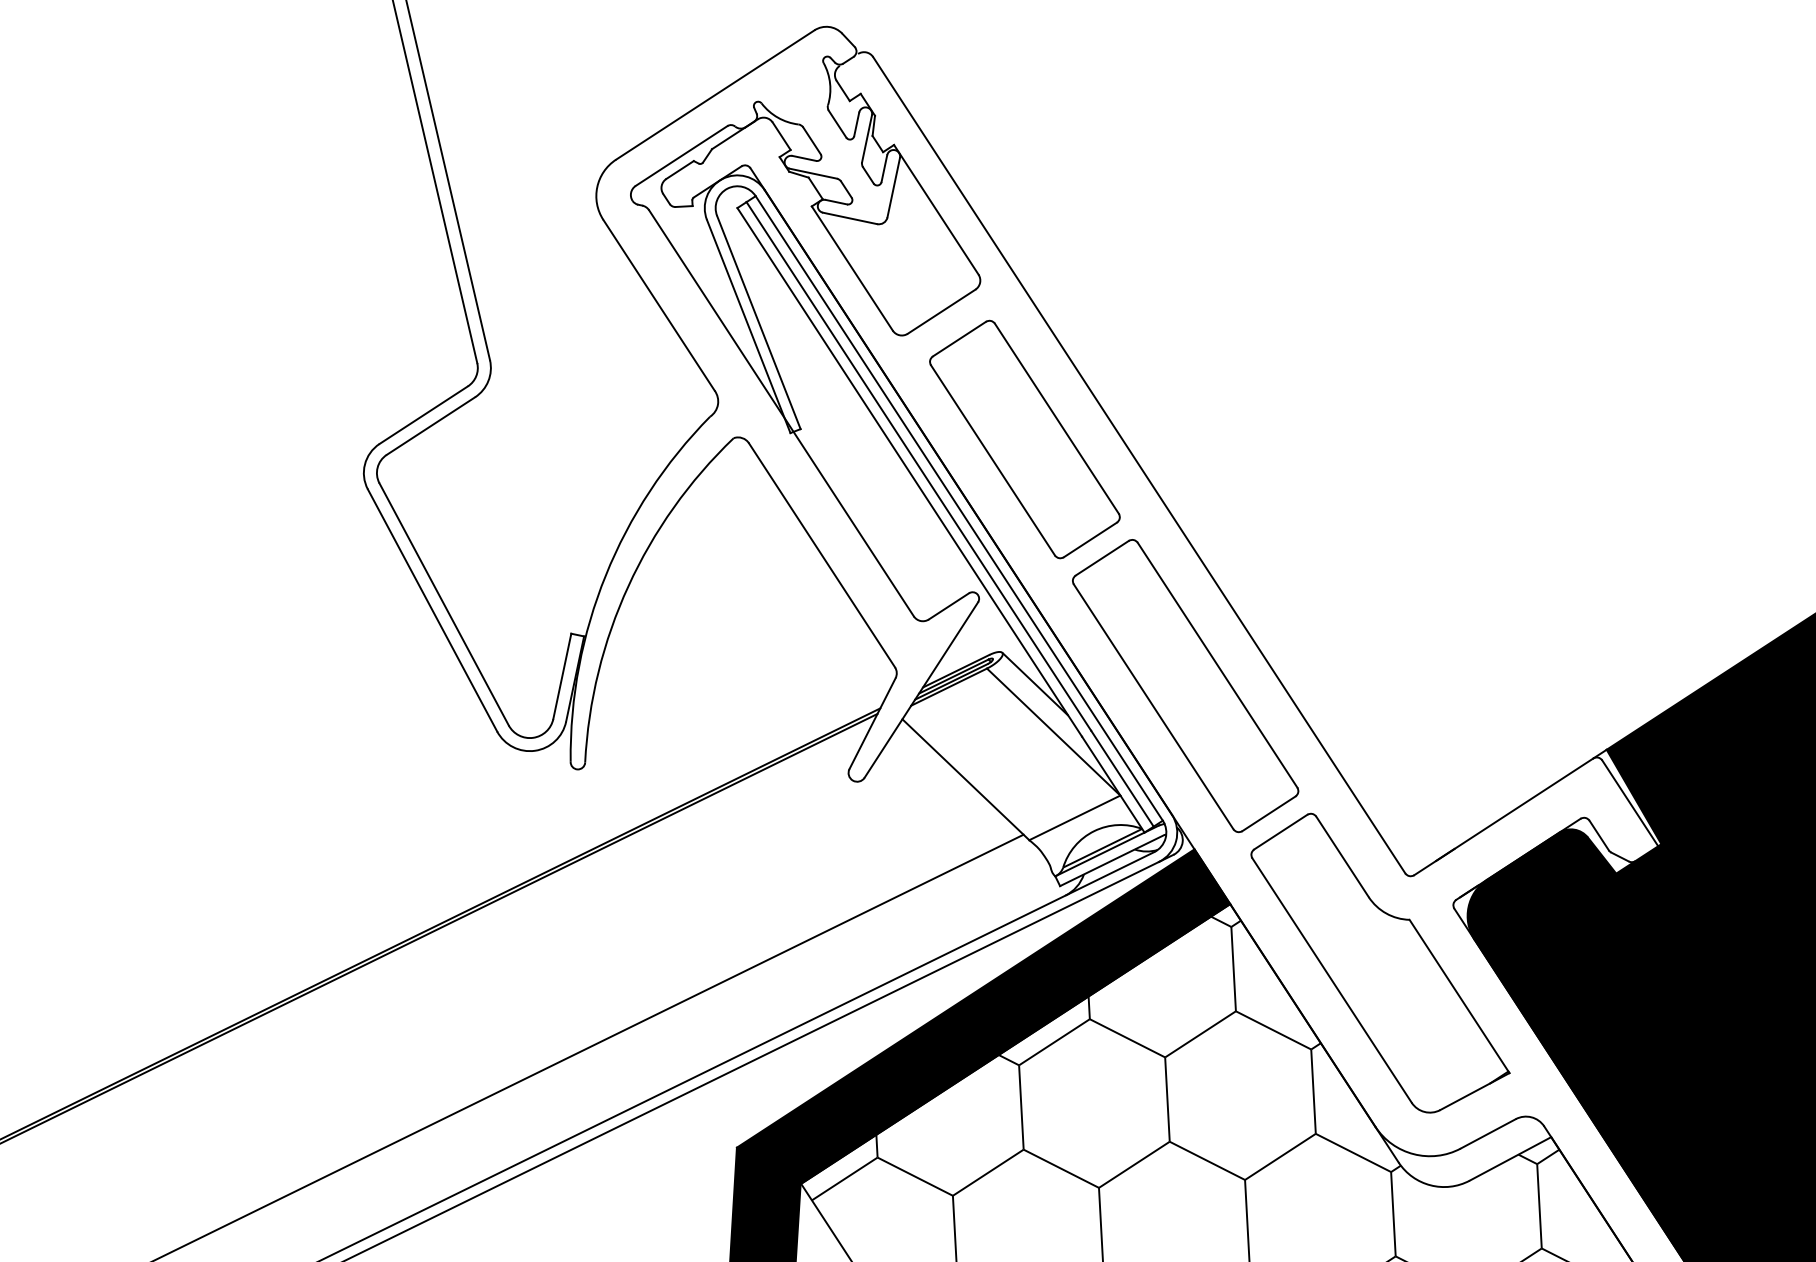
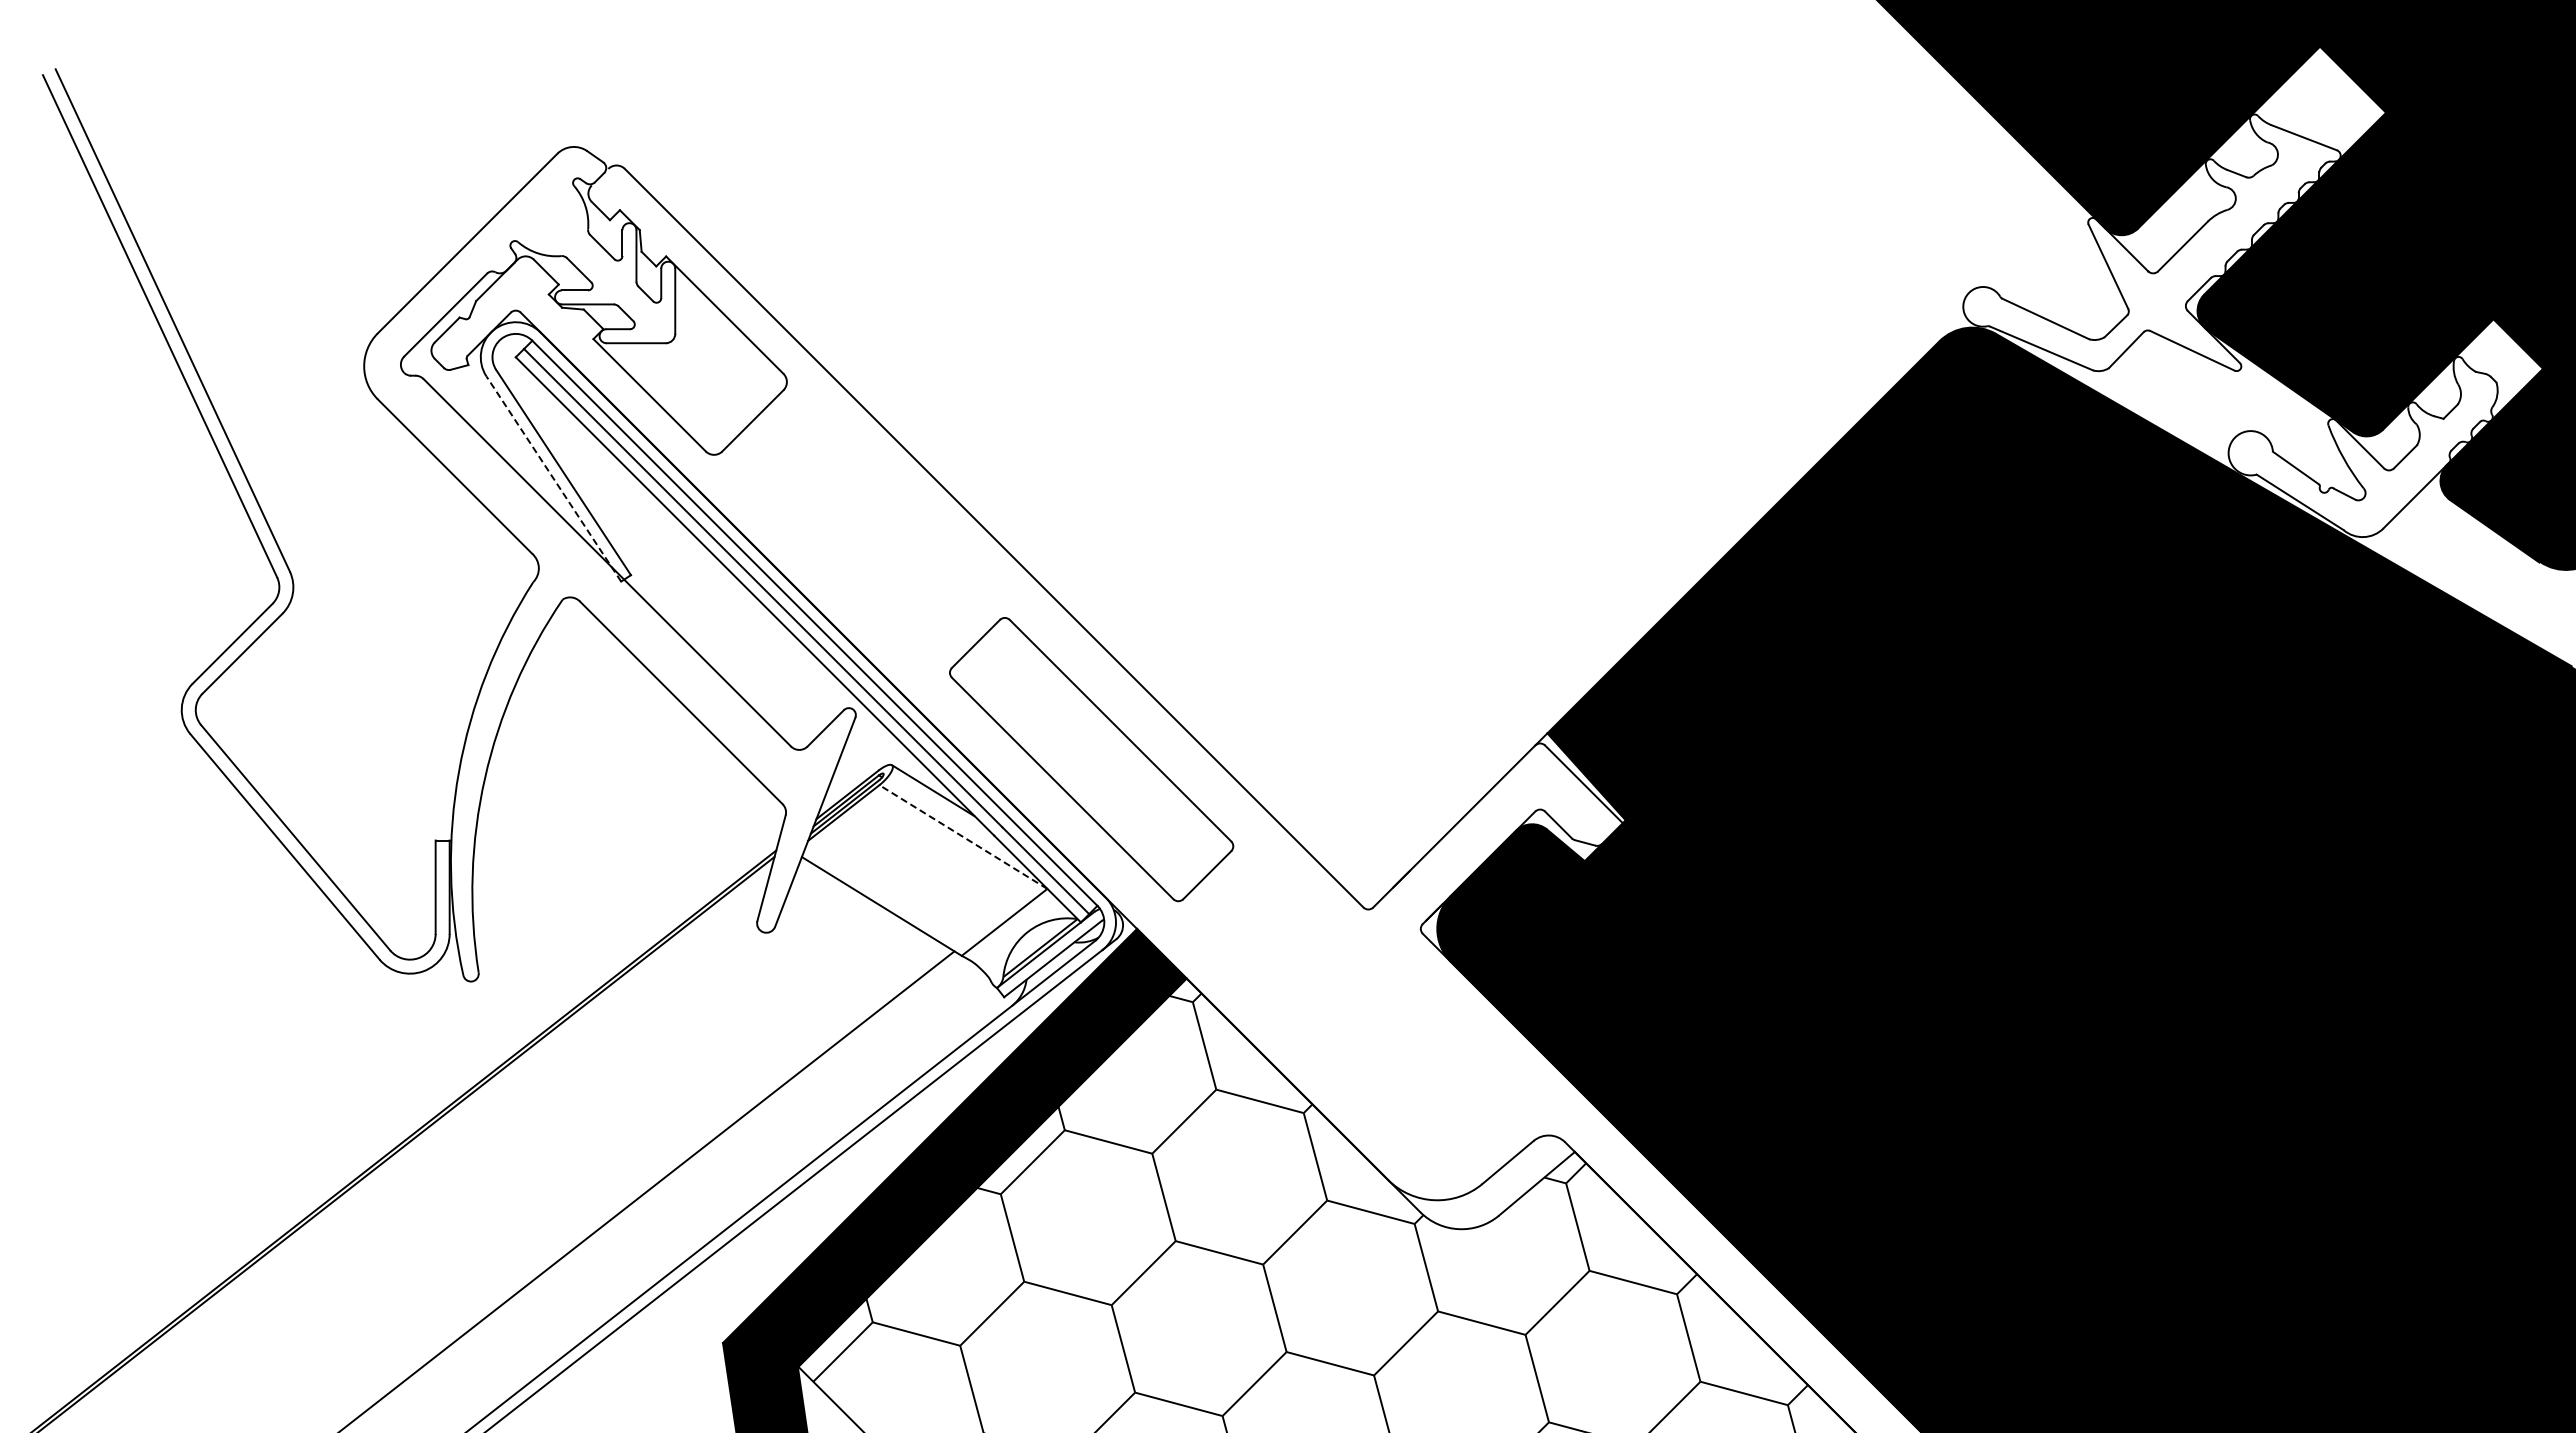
line: (748, 326) -> (553, 479), solid -> dashed
part: (1024, 439) -> (868, 536), removed
line: (1053, 732) -> (963, 837), solid -> dashed
part: (1380, 965) -> (1357, 1009), removed

